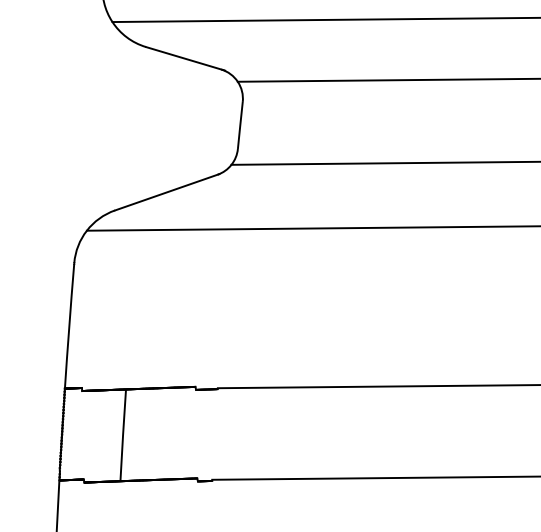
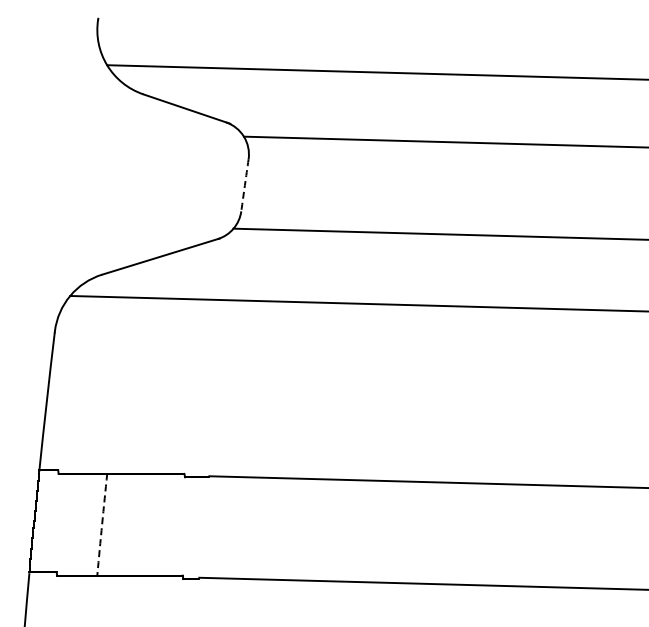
arc: (239, 125) -> (244, 185), solid -> dashed
arc: (123, 435) -> (102, 524), solid -> dashed

